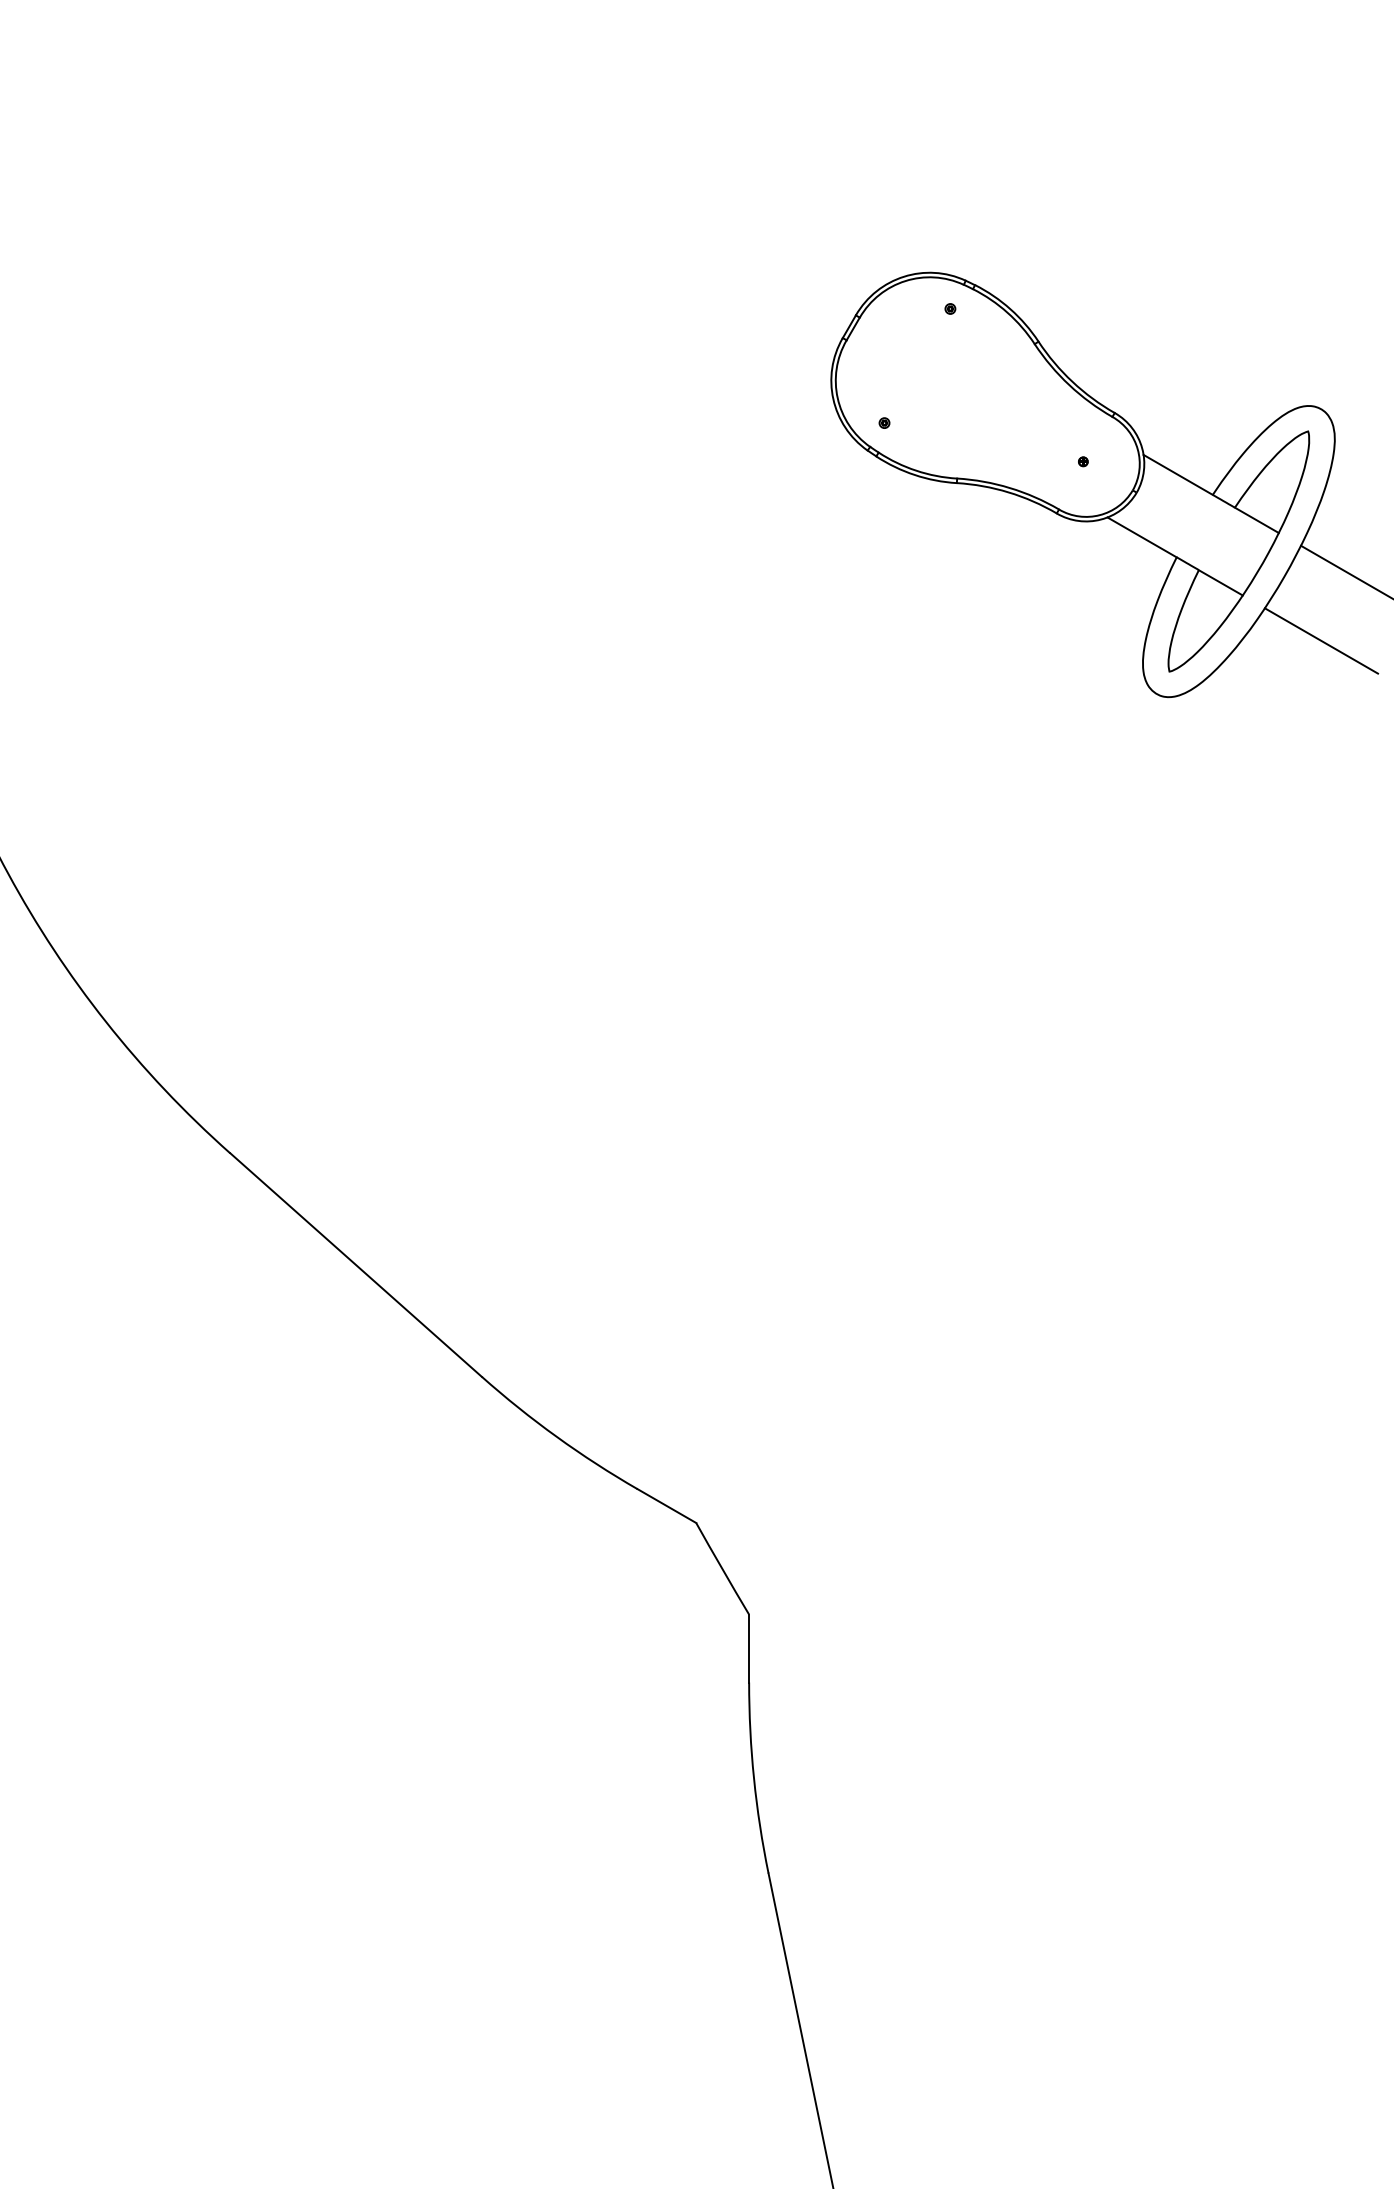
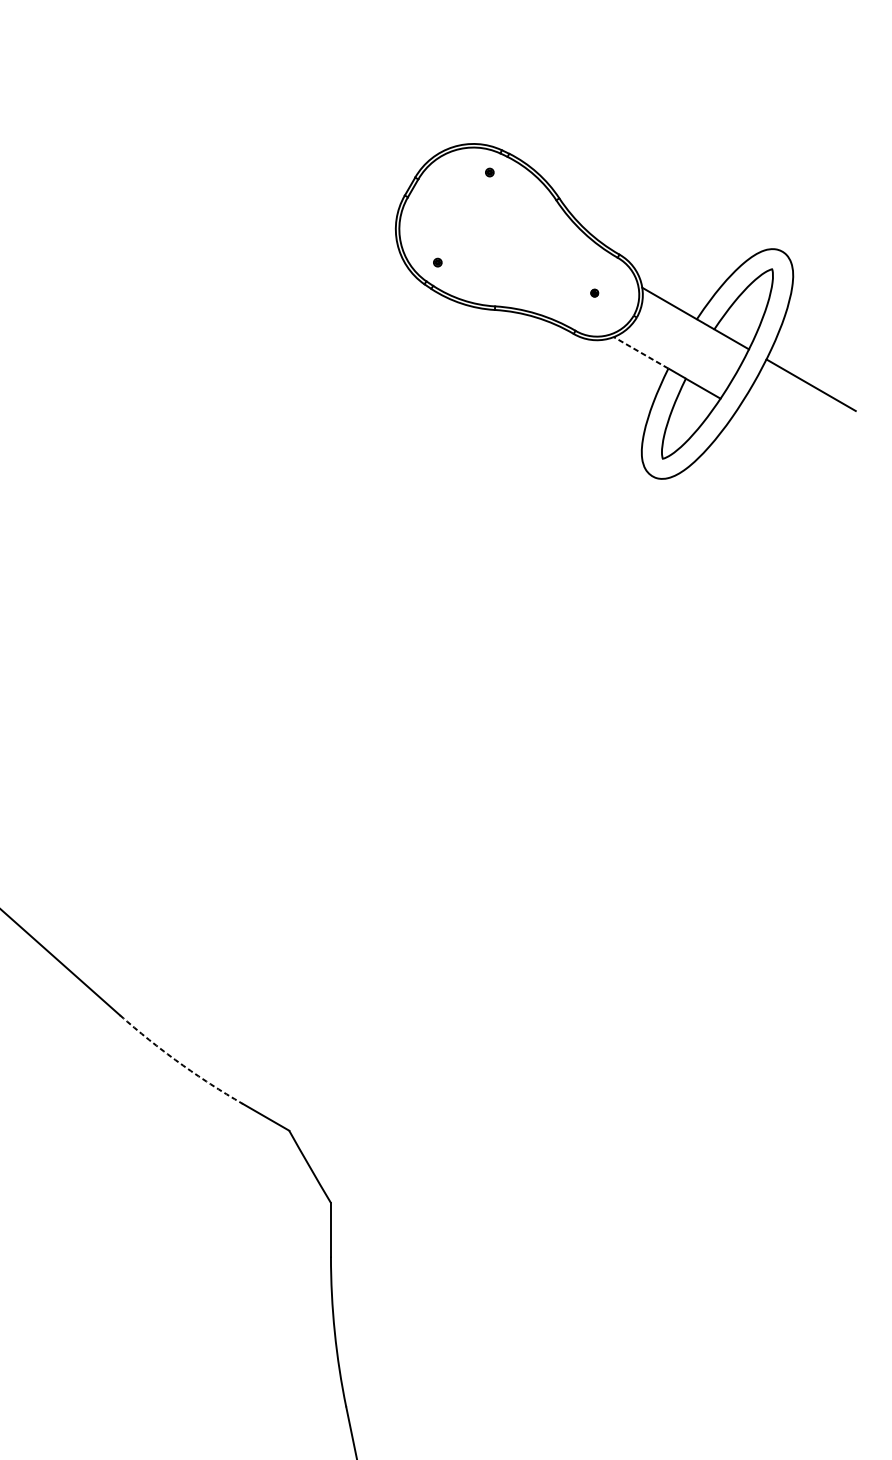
line: (1142, 537) -> (641, 352), solid -> dashed
line: (1321, 640) -> (782, 434), removed
arc: (556, 1436) -> (178, 1062), solid -> dashed

